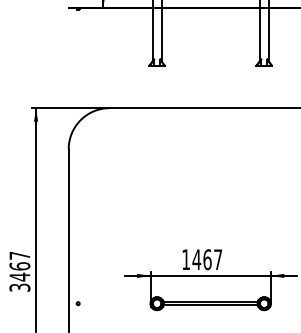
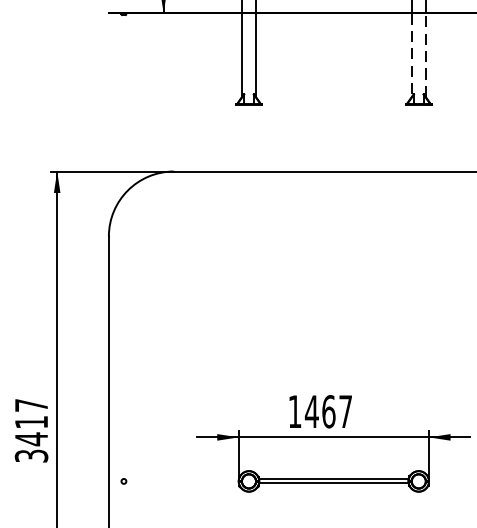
line: (268, 34) -> (425, 54), solid -> dashed
line: (259, 35) -> (411, 56), solid -> dashed
text: (19, 266) -> (30, 422), 3467 -> 3417

